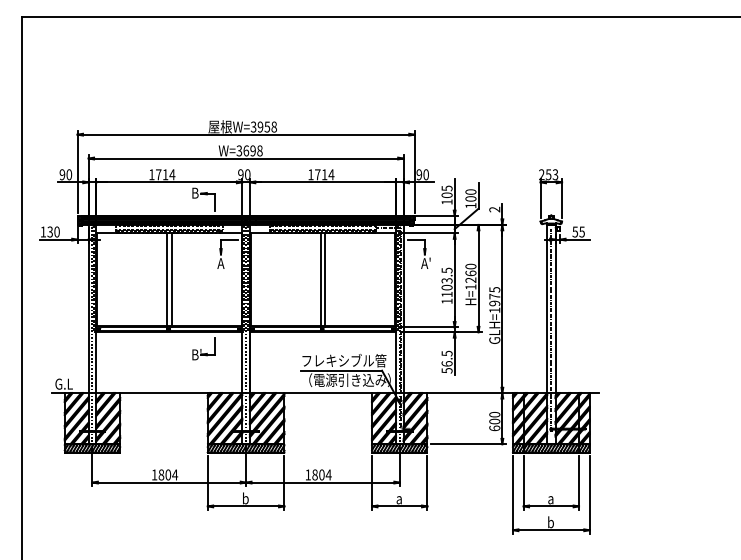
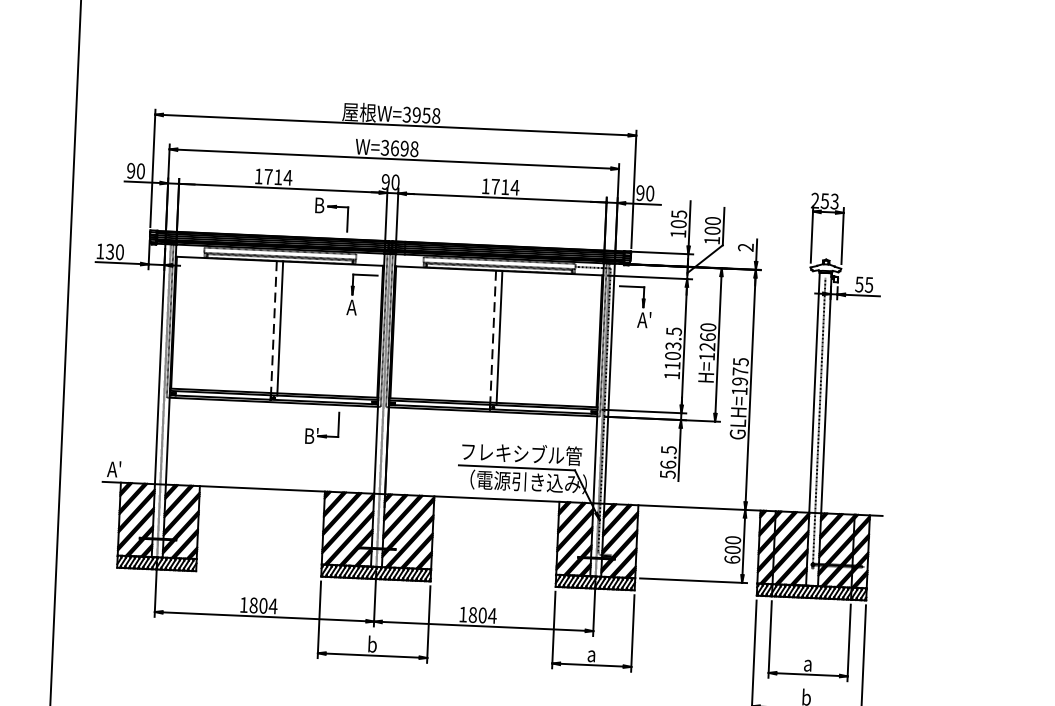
line: (167, 280) -> (274, 328), solid -> dashed
line: (320, 280) -> (492, 337), solid -> dashed
text: (63, 383) -> (119, 468), G.L -> A'

